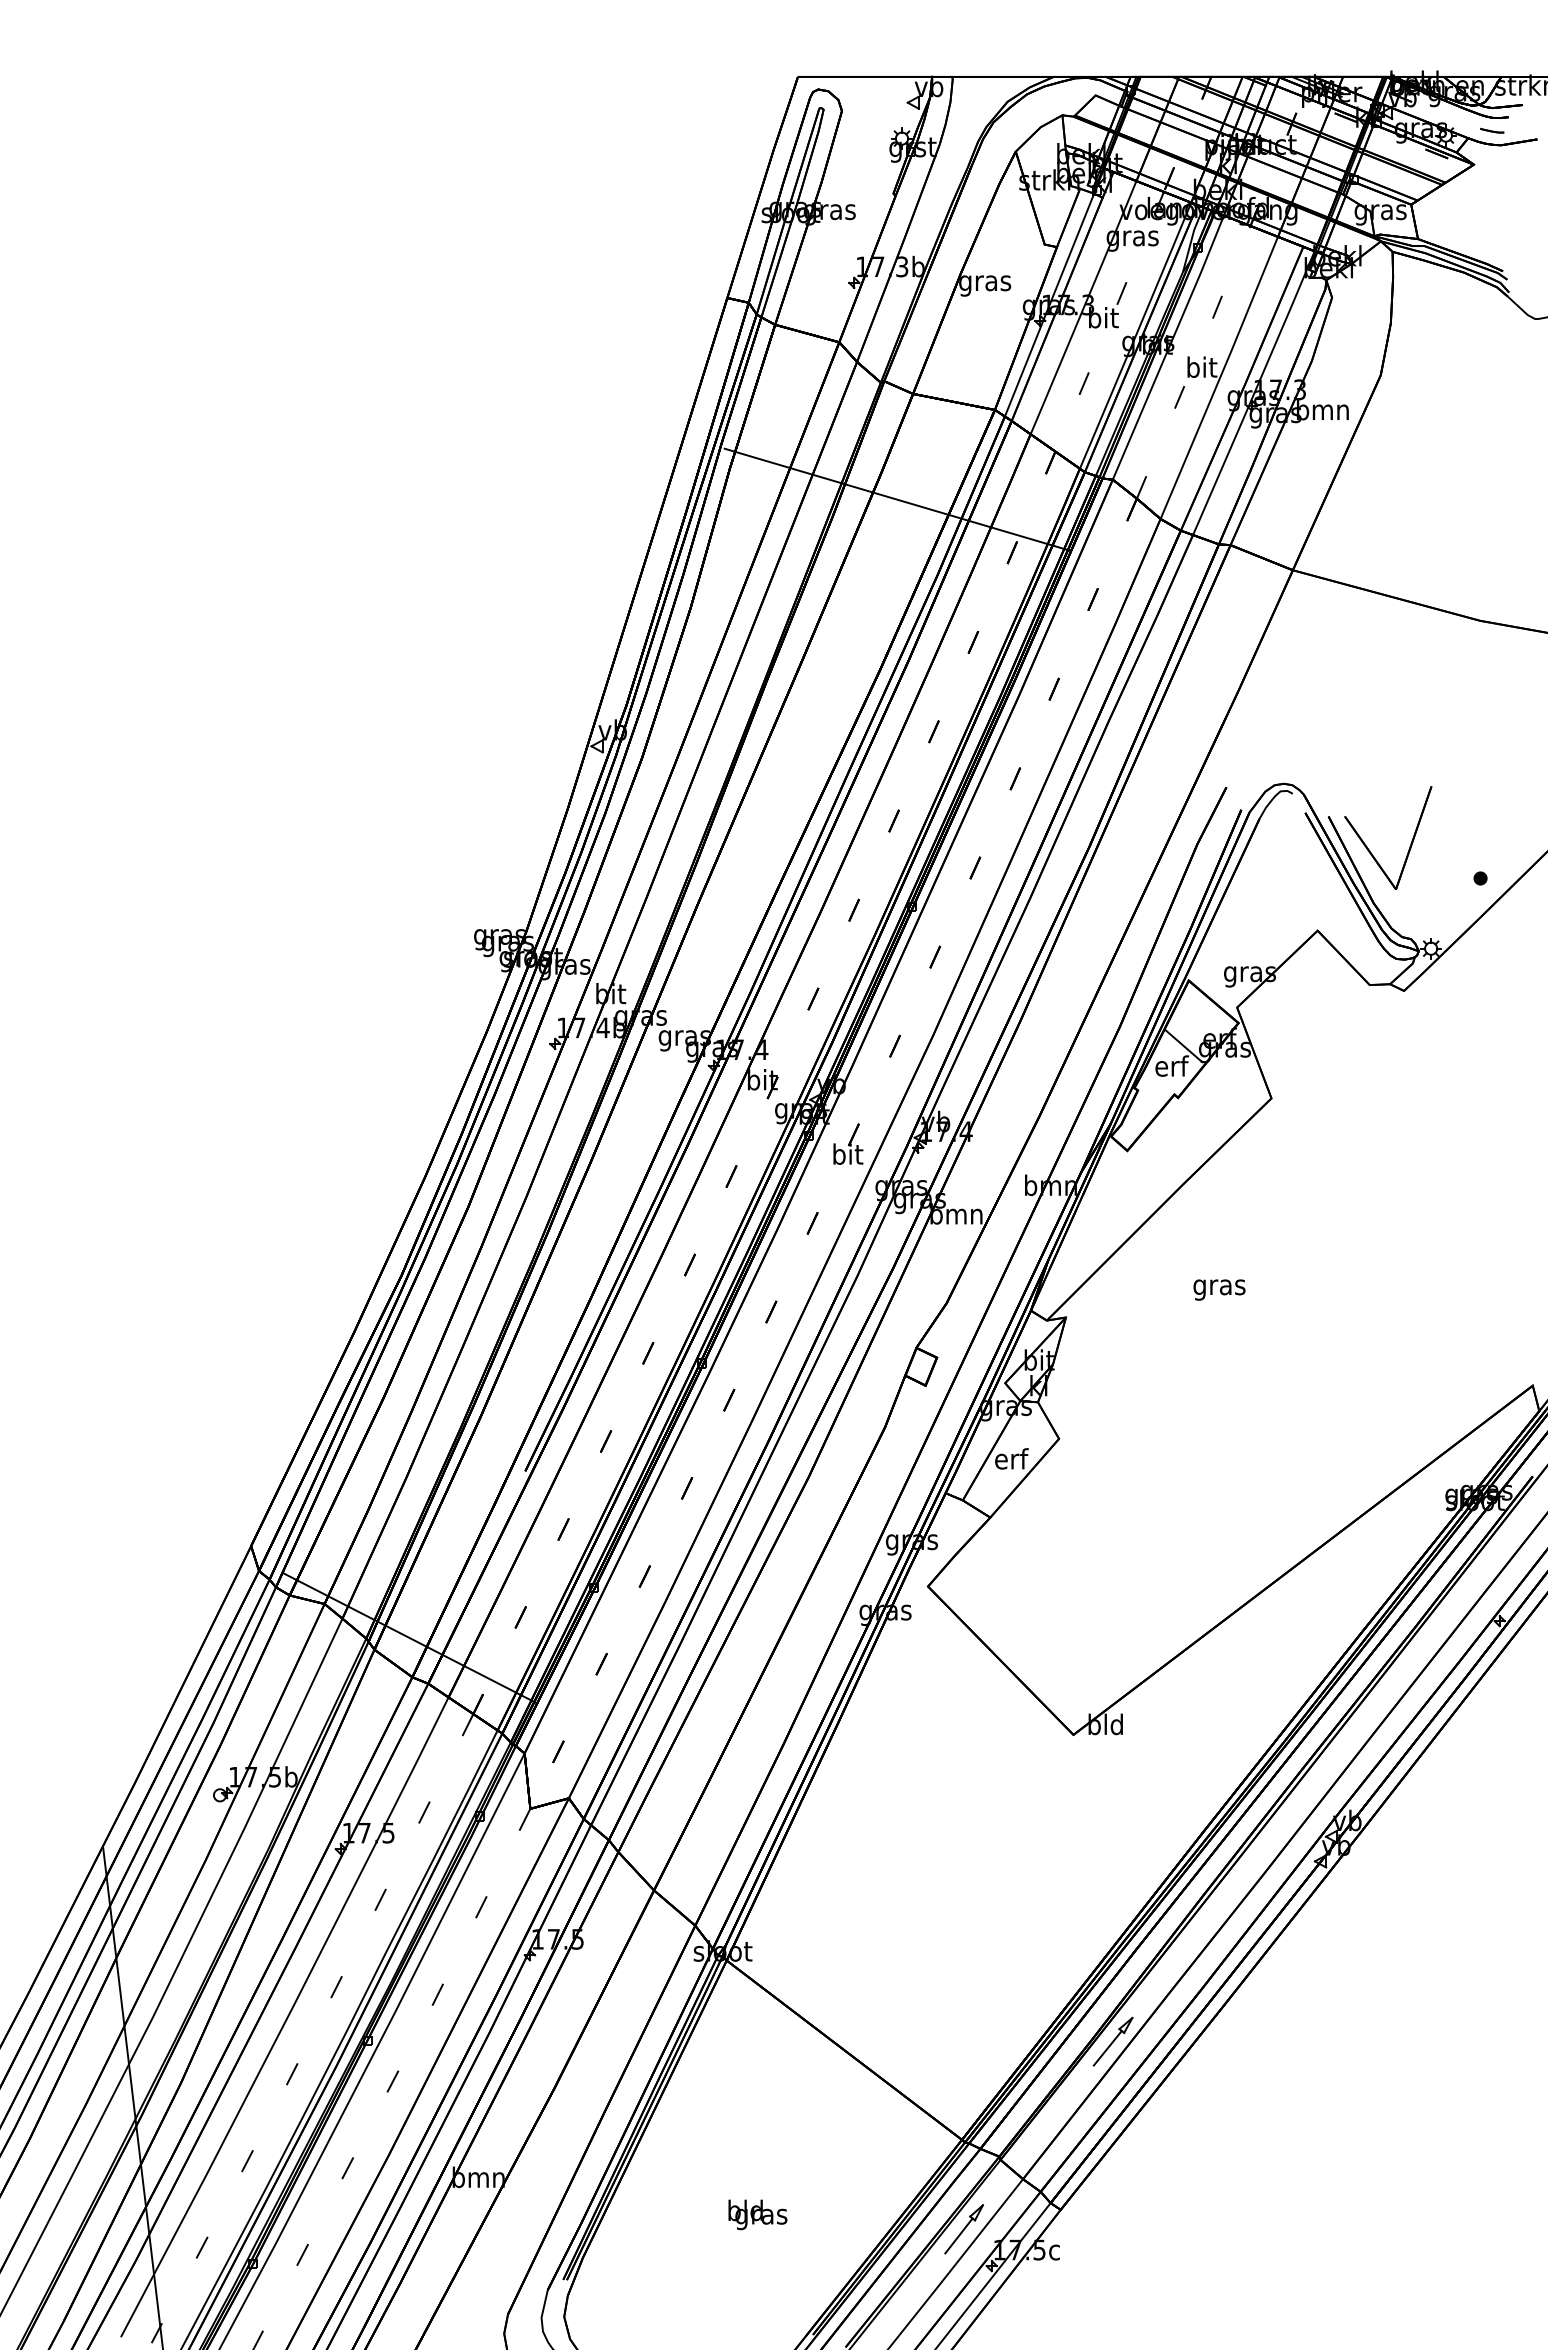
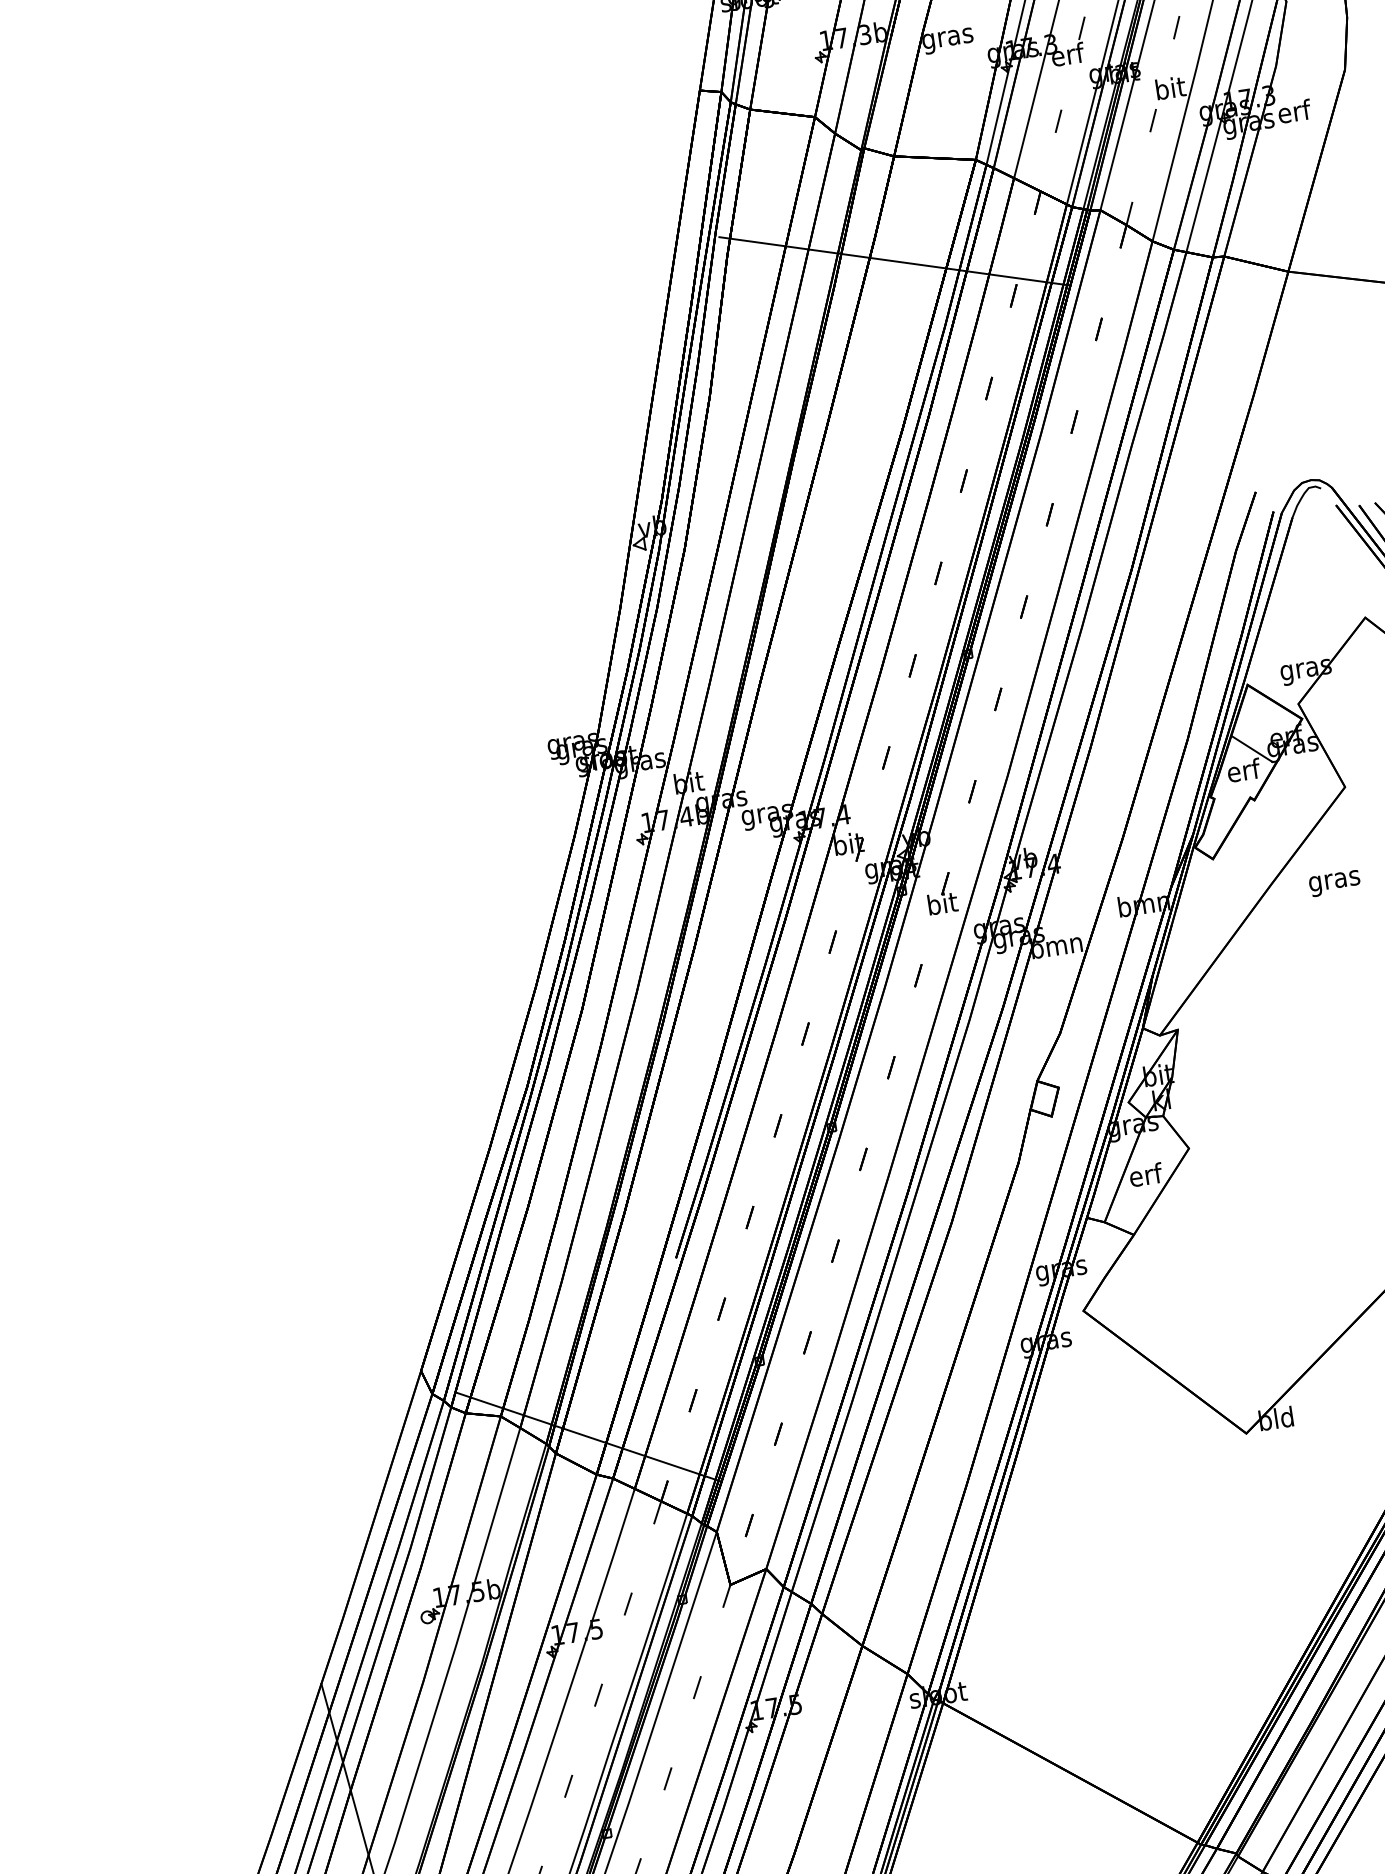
text: (1103, 317) -> (1067, 54), bit -> erf
text: (1322, 409) -> (1293, 111), bmn -> erf
text: (1219, 1289) -> (1334, 883), moved
part: (1112, 2041) -> (1329, 1725), removed

